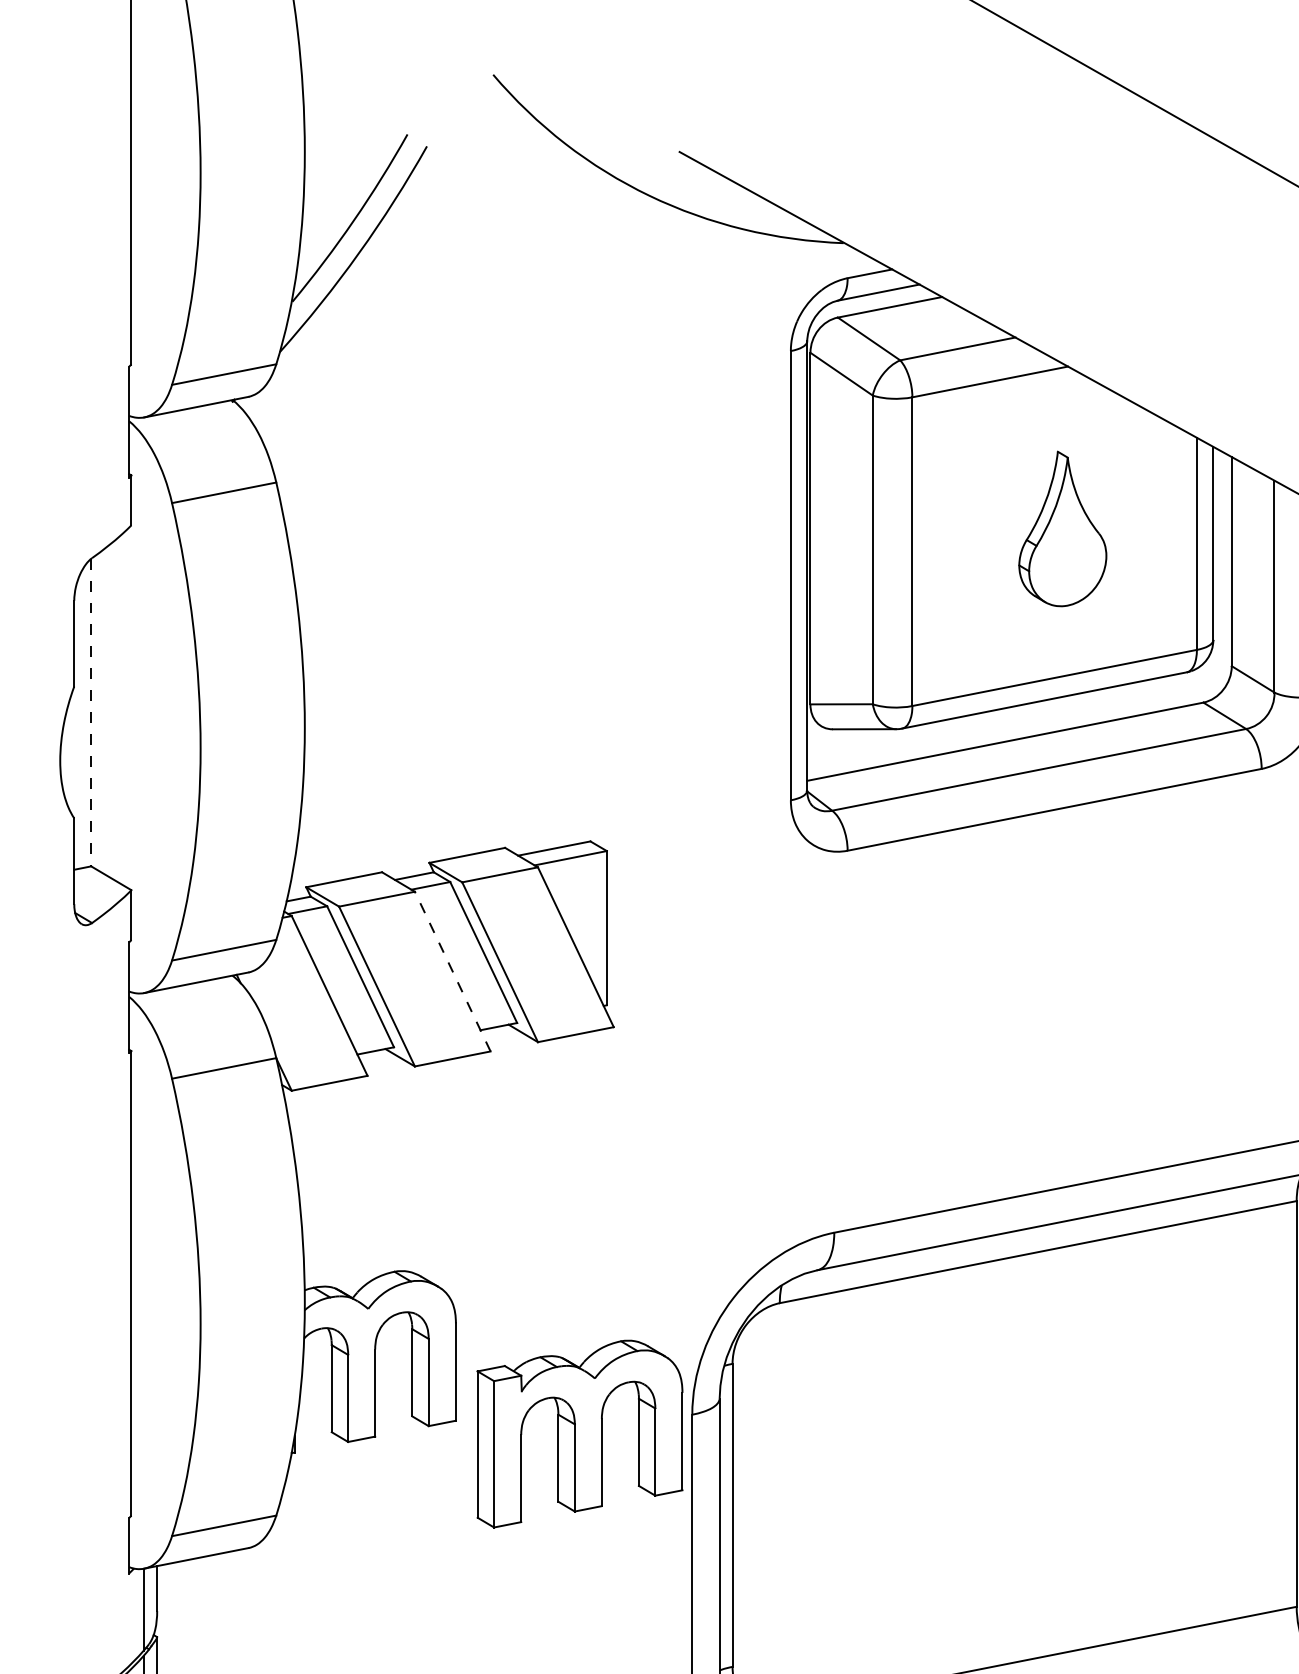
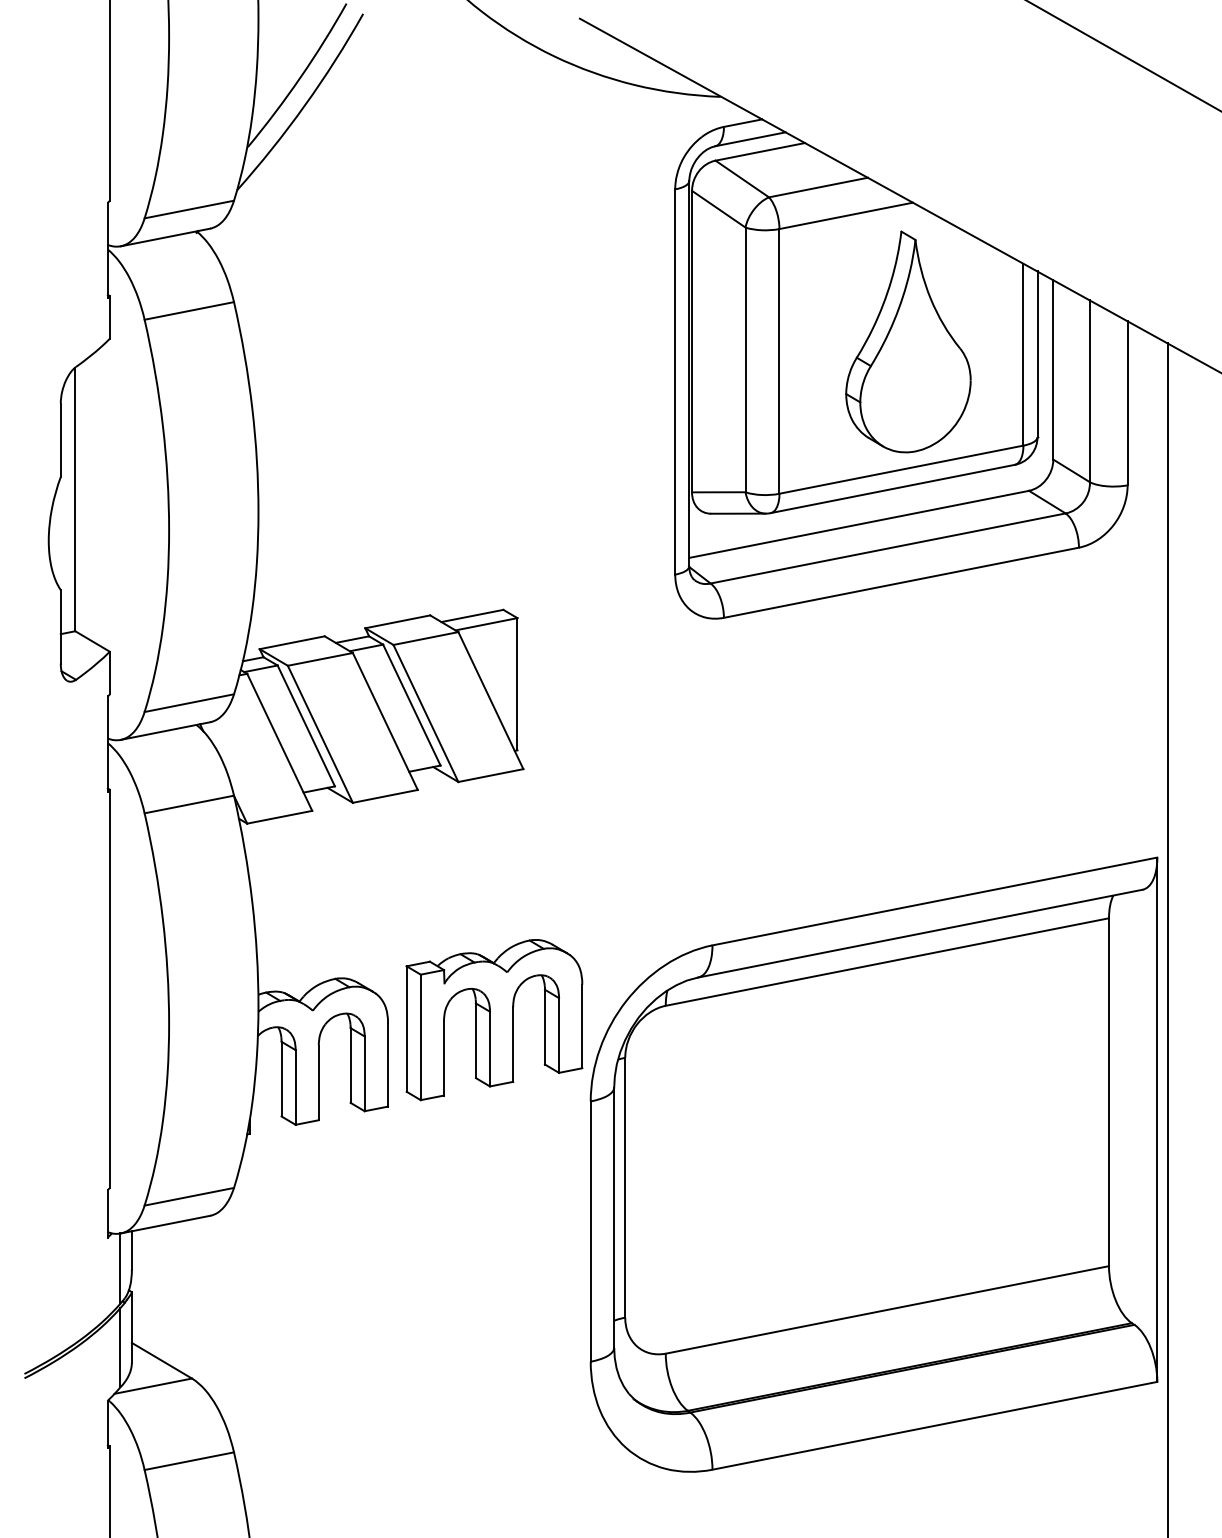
part: (1062, 528) -> (908, 341), size x1.67
line: (91, 712) -> (75, 499), dashed -> solid
line: (452, 971) -> (385, 721), dashed -> solid
part: (580, 1434) -> (494, 1020), moved

